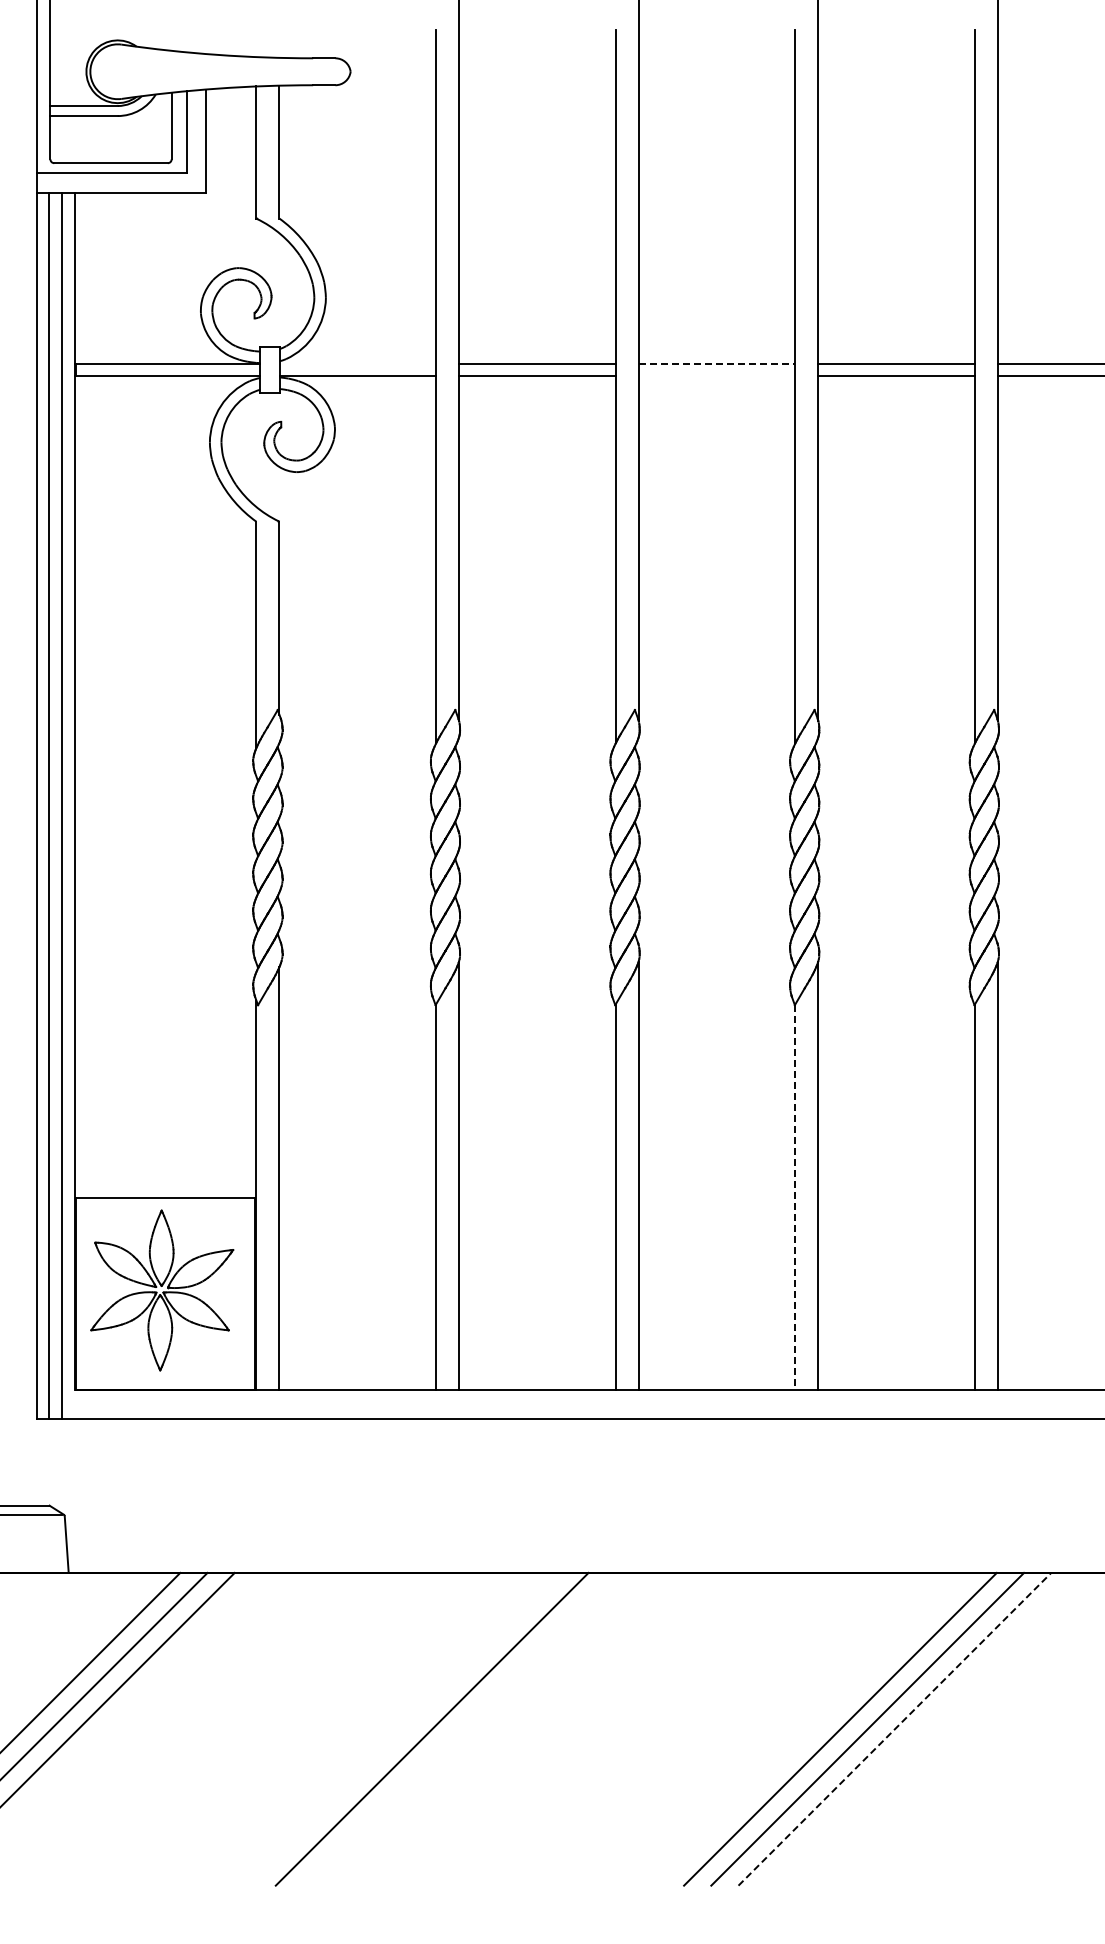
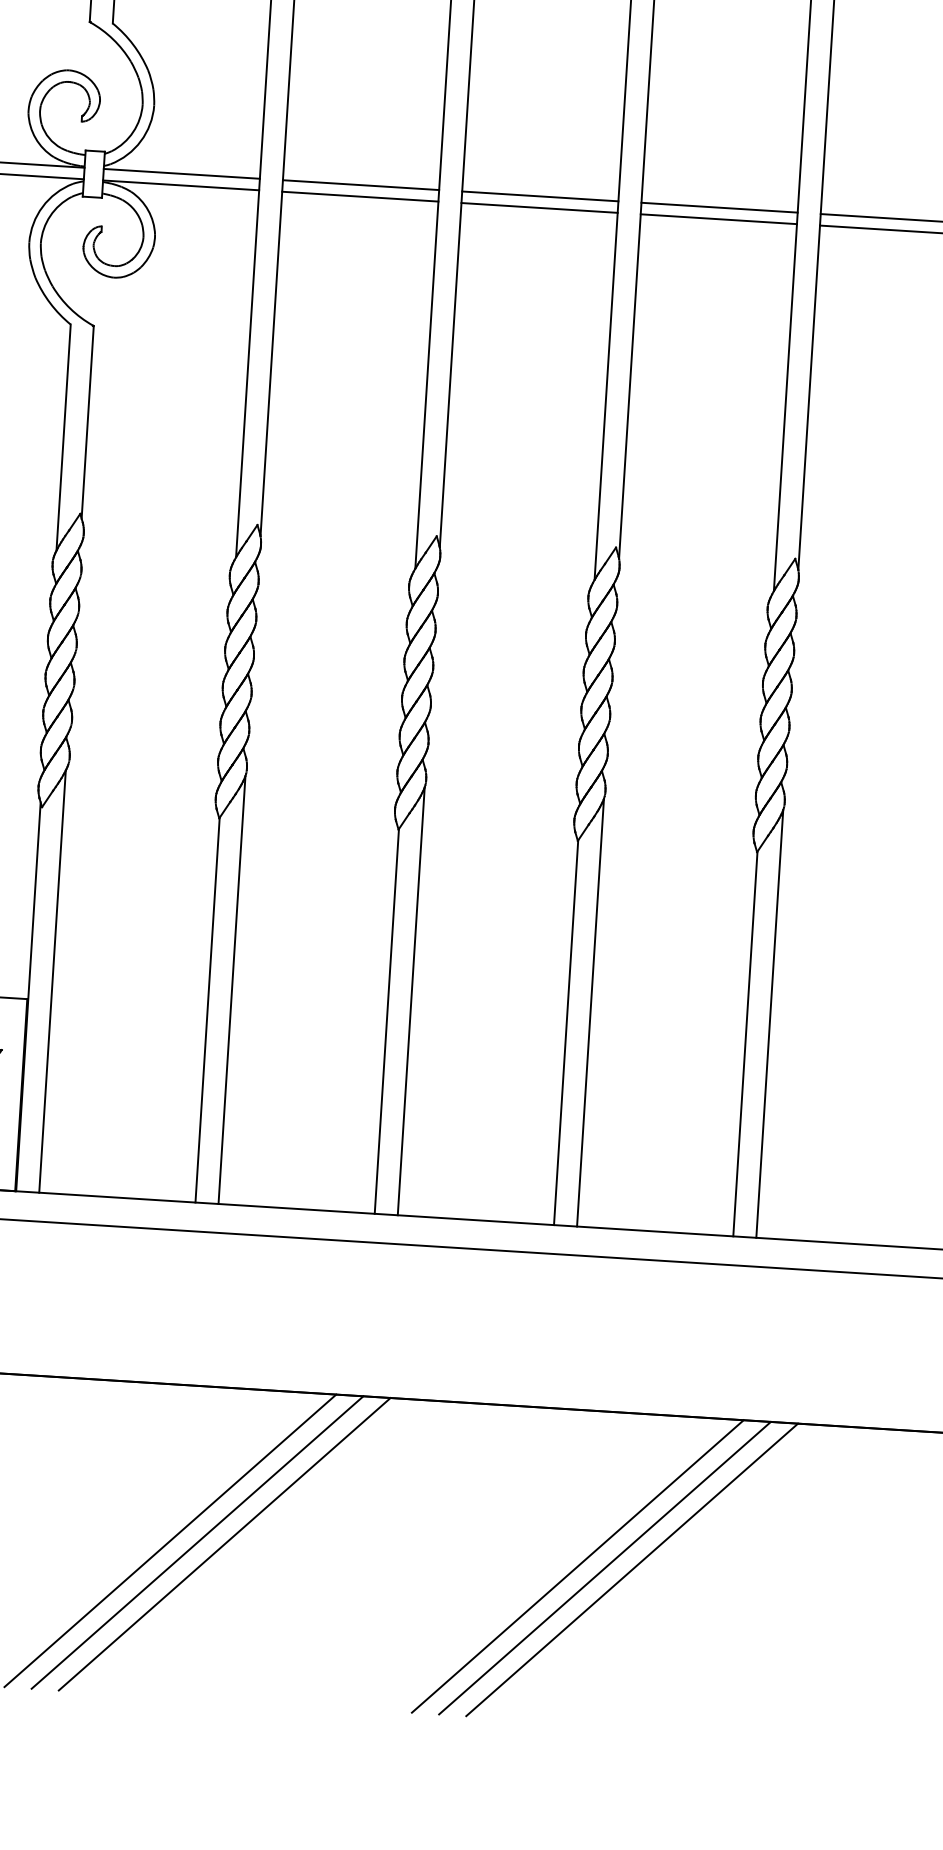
line: (357, 364) -> (181, 174), added
line: (717, 364) -> (540, 196), dashed -> solid
line: (716, 375) -> (539, 207), added
line: (795, 1197) -> (566, 1032), dashed -> solid
line: (459, 1728) -> (197, 1541), added
line: (486, 1728) -> (224, 1543), added
line: (895, 1728) -> (632, 1569), dashed -> solid

